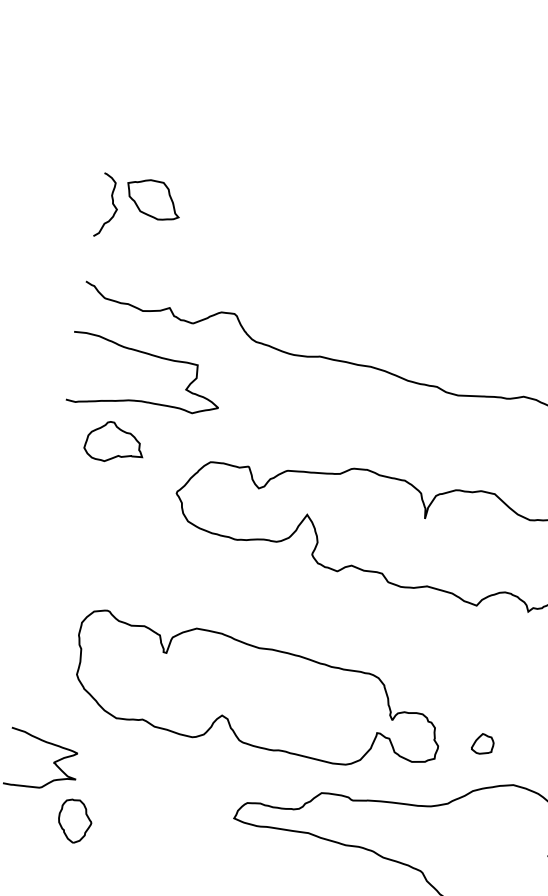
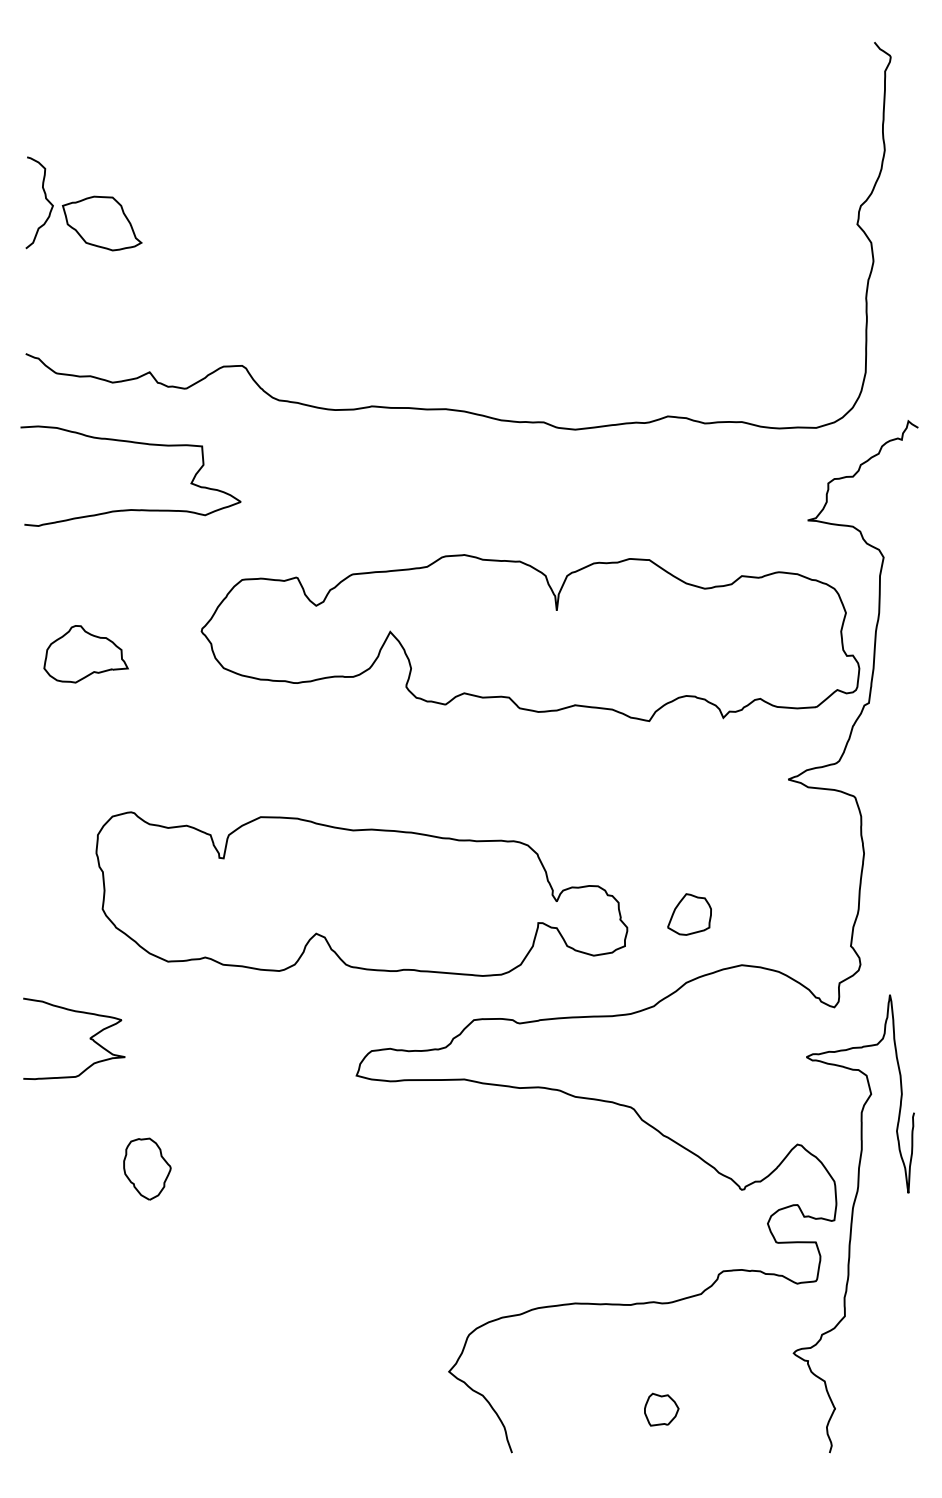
curve: (112, 204) -> (45, 199), moved
part: (114, 442) -> (85, 654), moved
part: (482, 744) -> (689, 914), size x1.43
part: (75, 820) -> (147, 1168), moved

